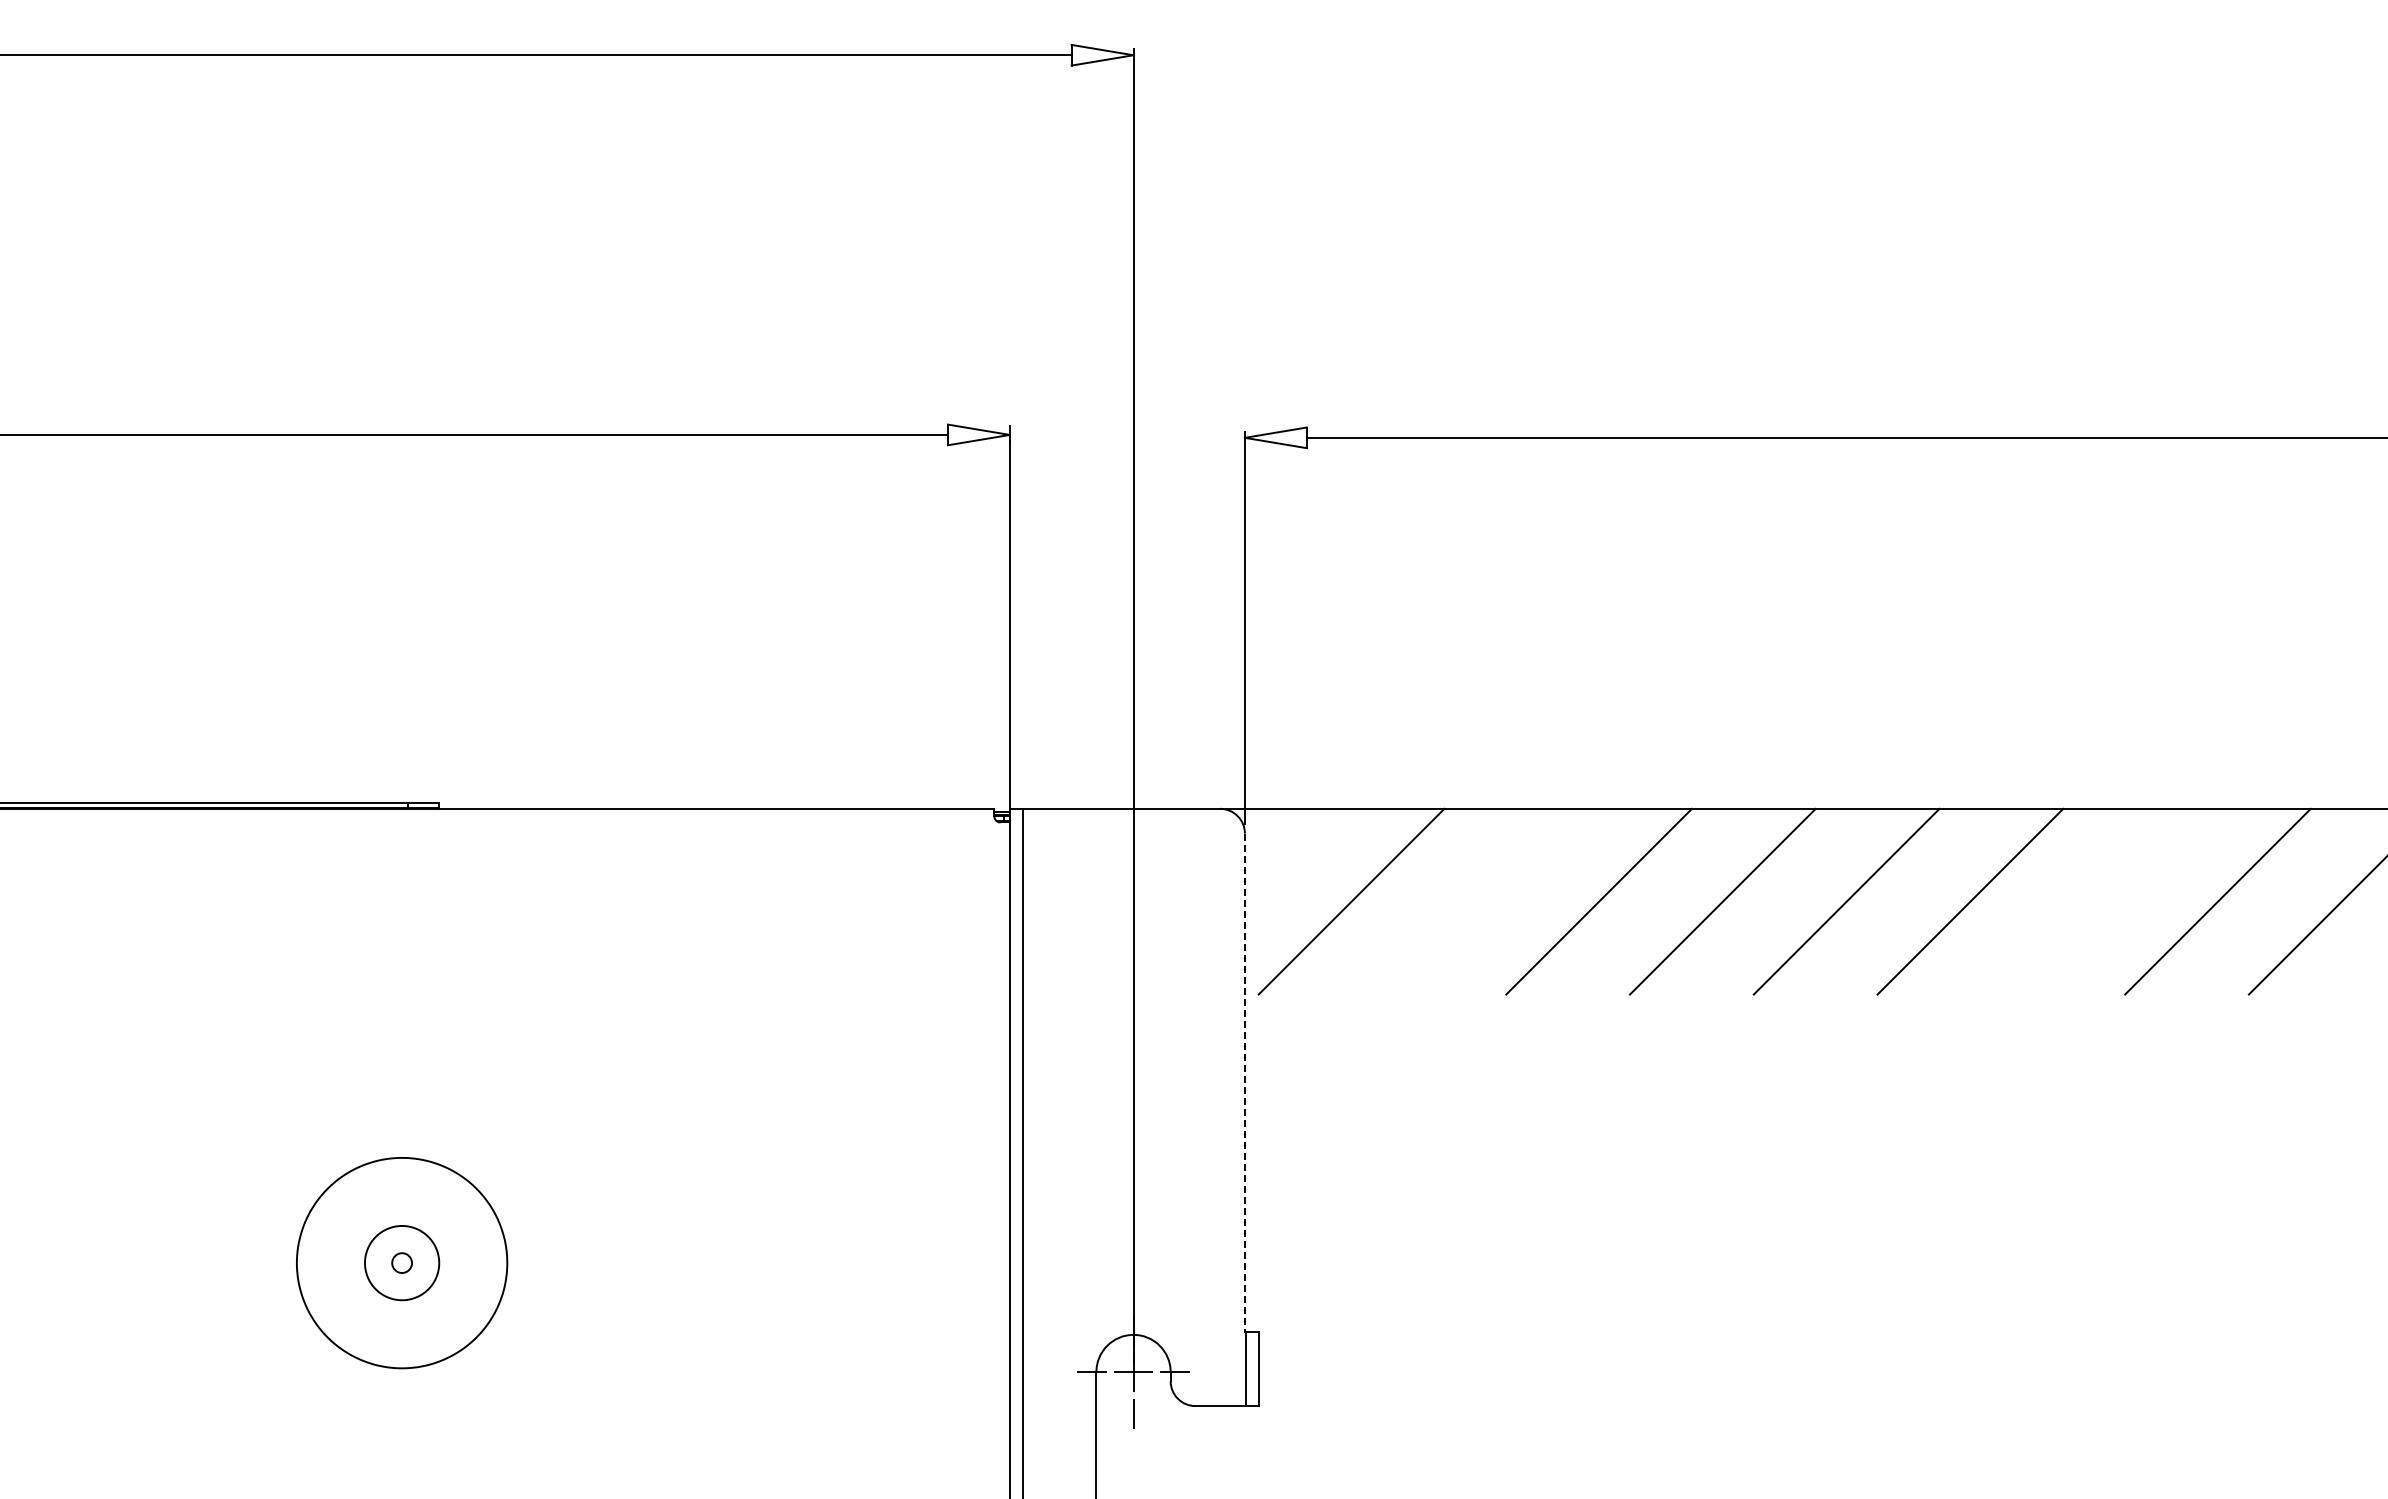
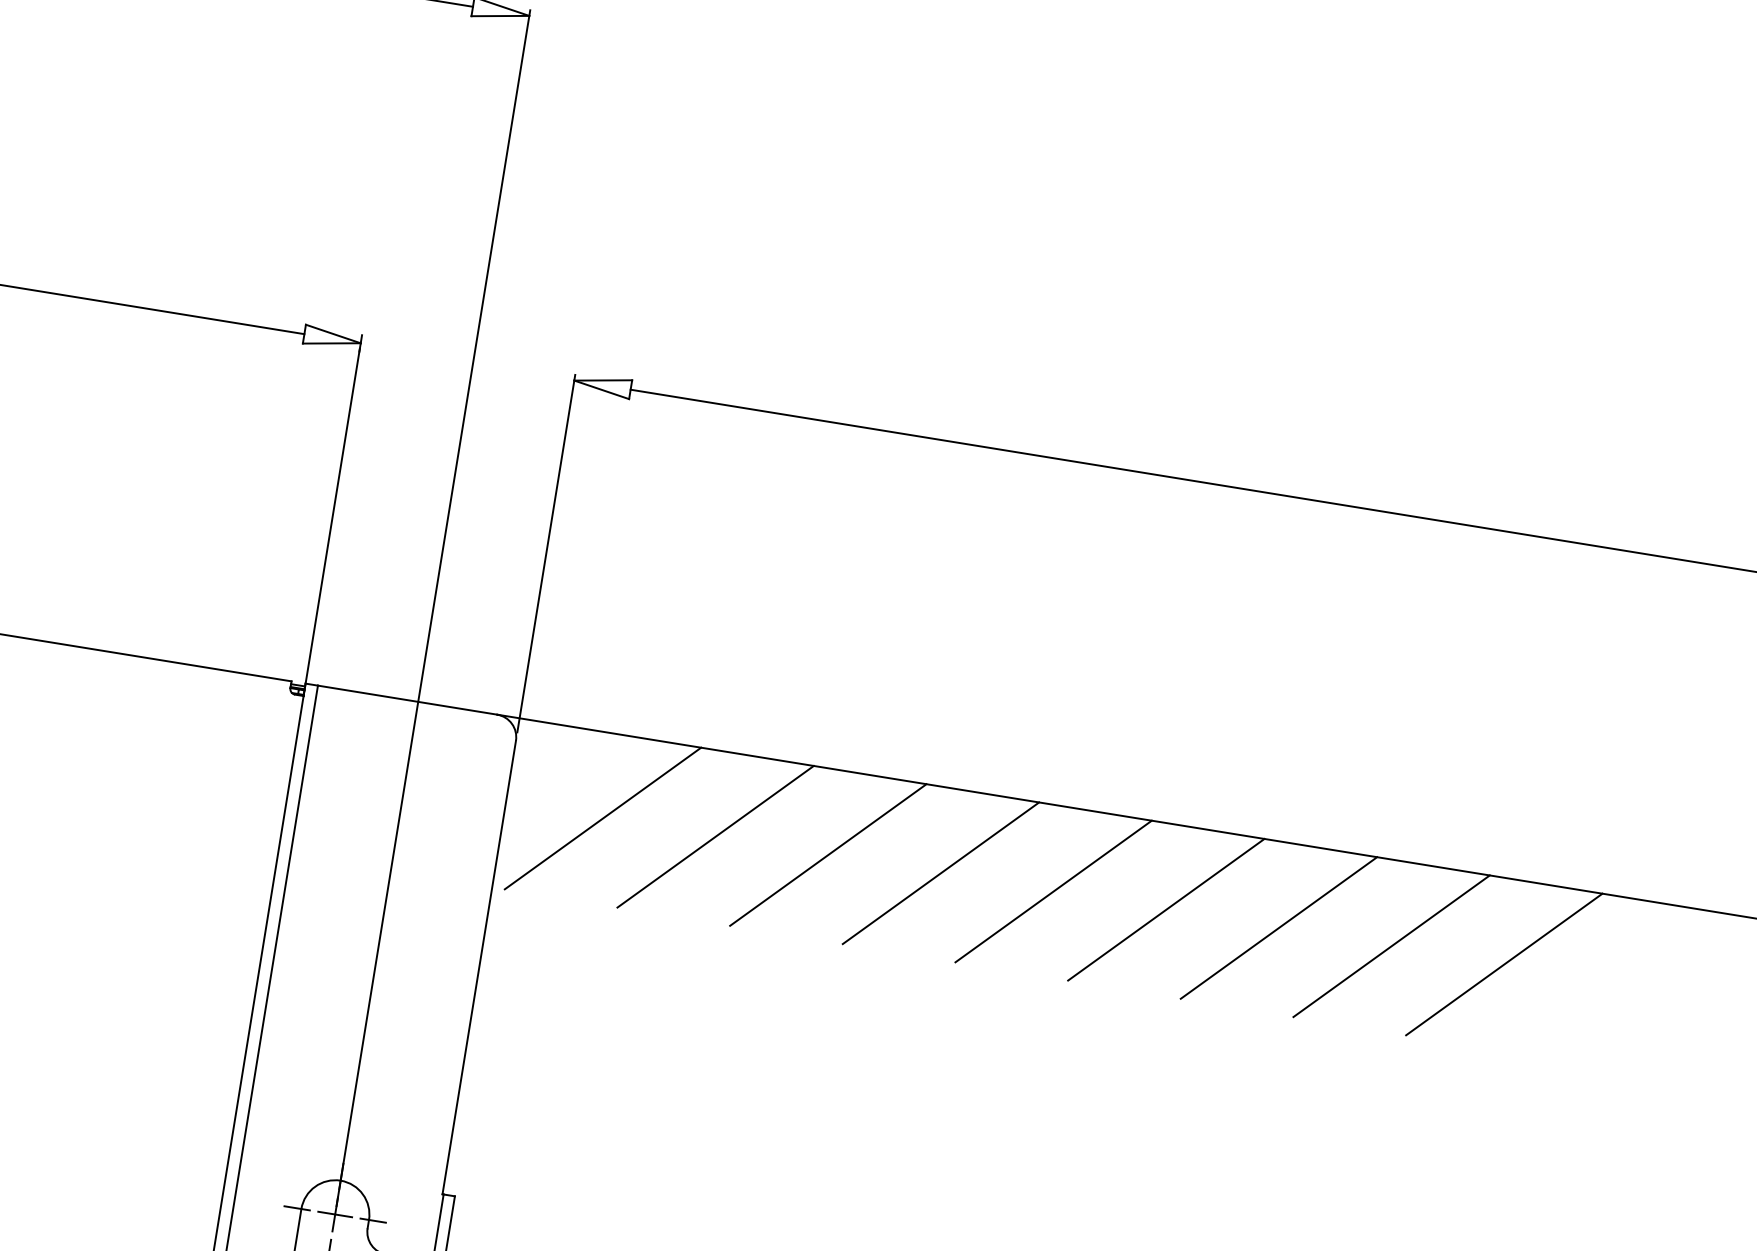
line: (1475, 901) -> (715, 836), added
line: (2094, 901) -> (1279, 927), added
line: (1244, 1083) -> (478, 968), dashed -> solid

